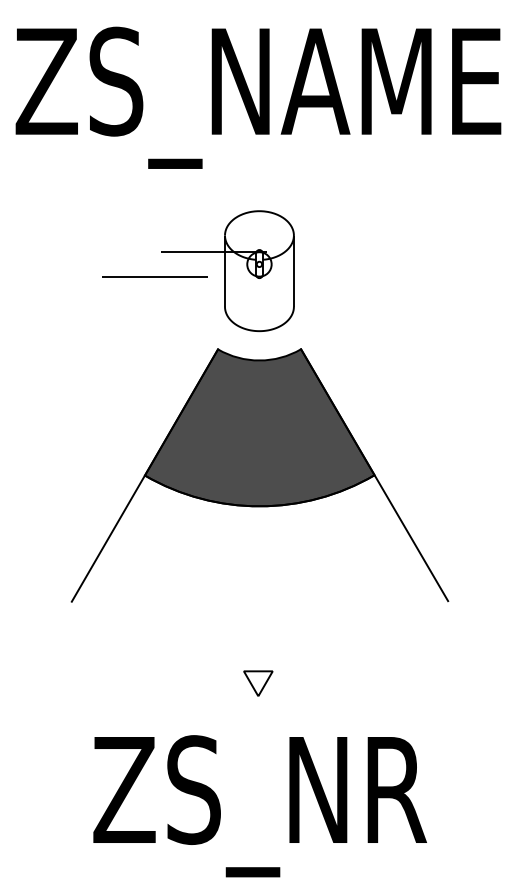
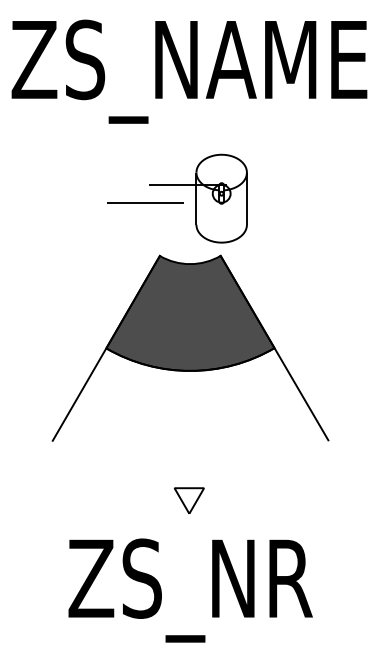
part: (198, 271) -> (177, 198), moved
part: (258, 683) -> (189, 500), size x1.4

